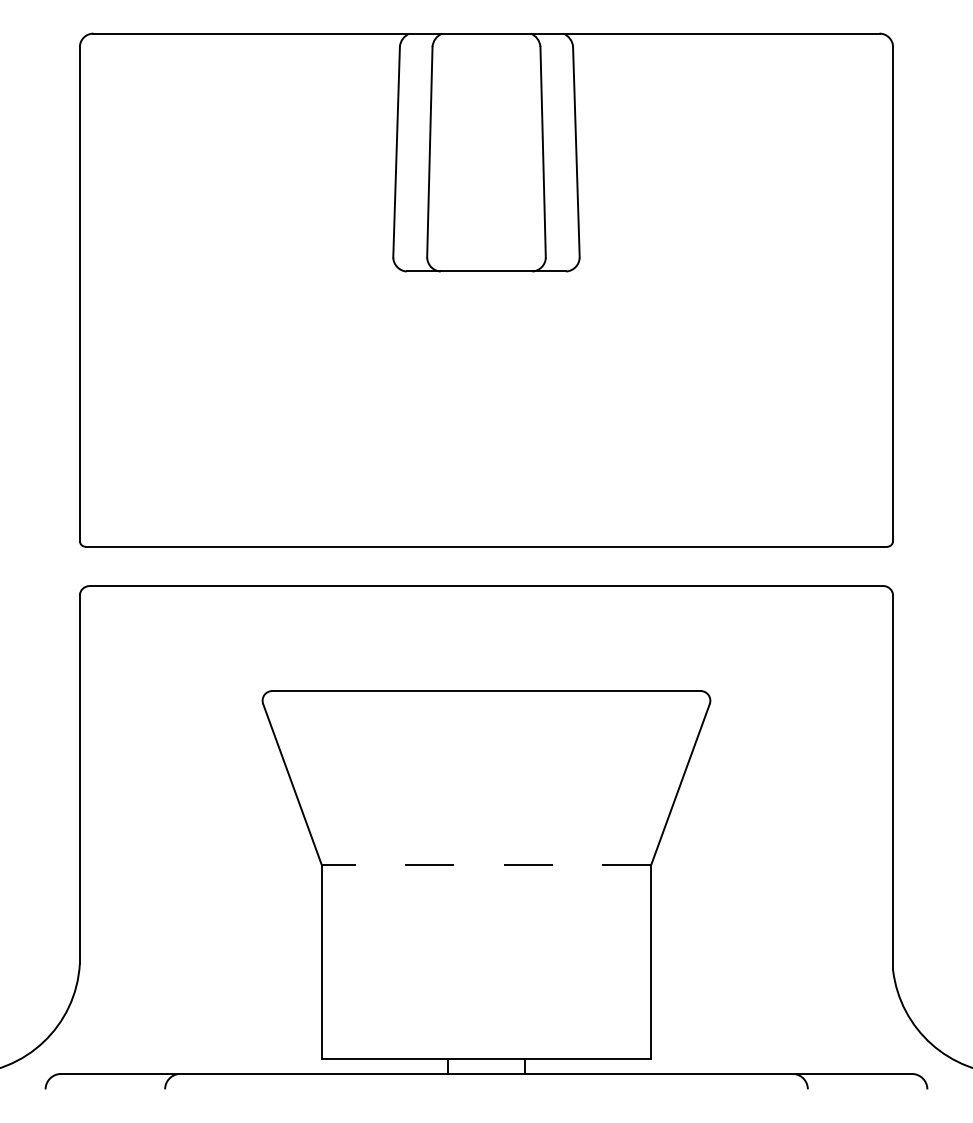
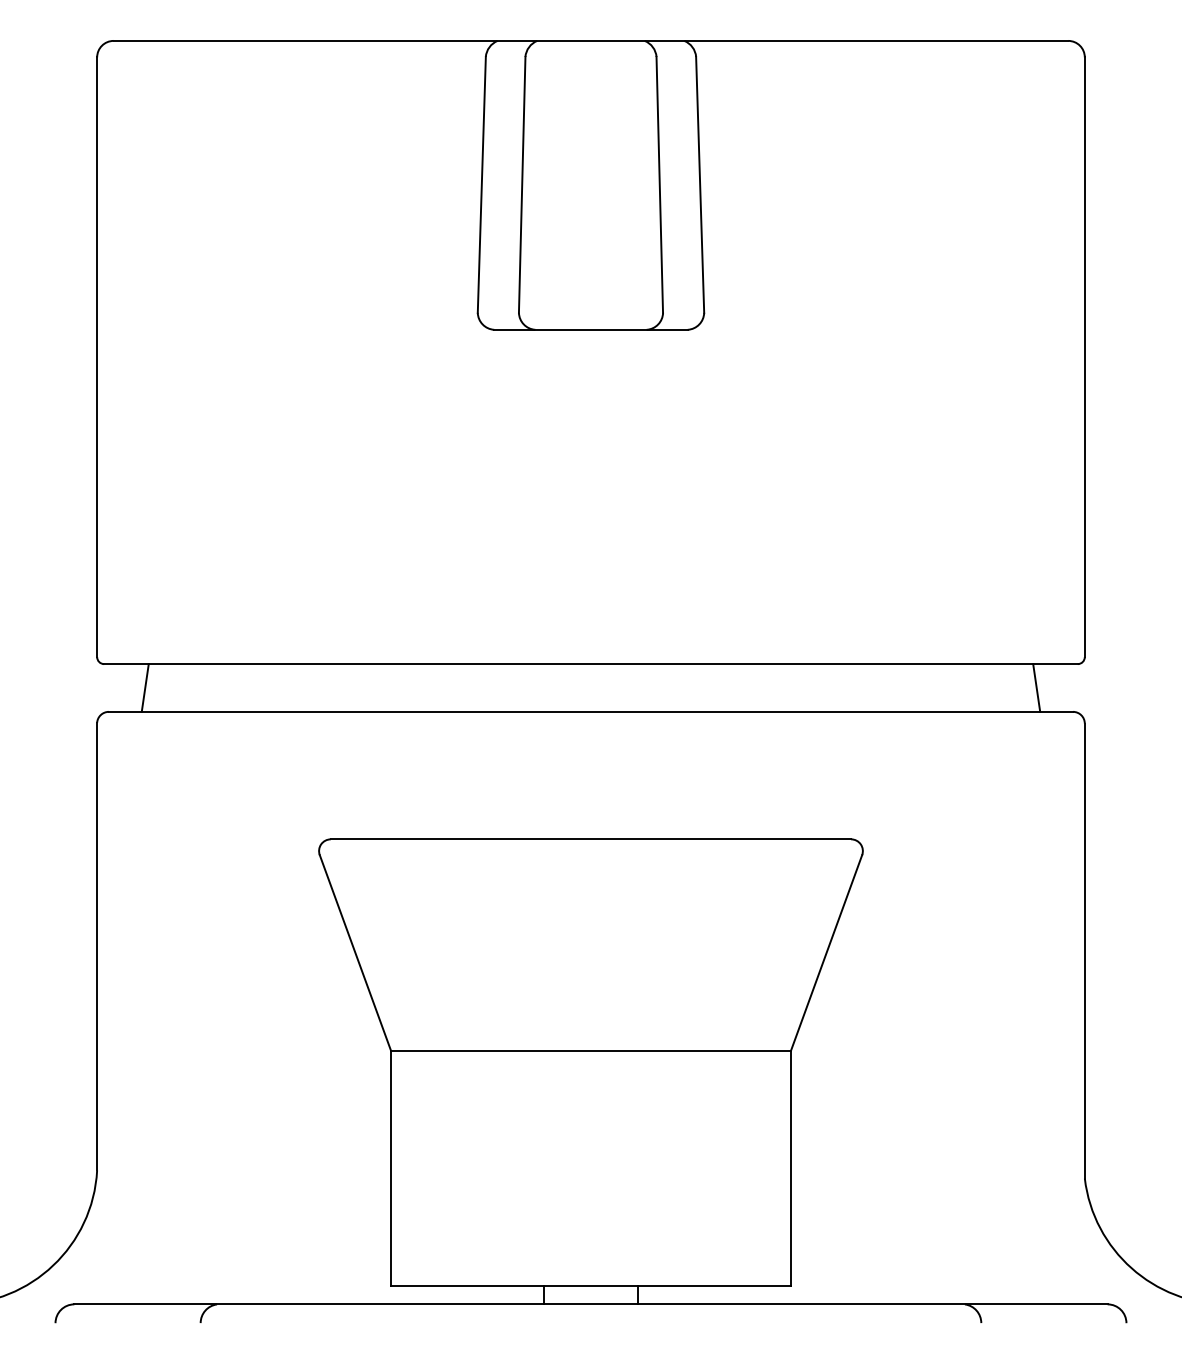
line: (118, 566) -> (144, 687), added
line: (853, 566) -> (1036, 687), added
line: (486, 864) -> (591, 1050), dashed -> solid

